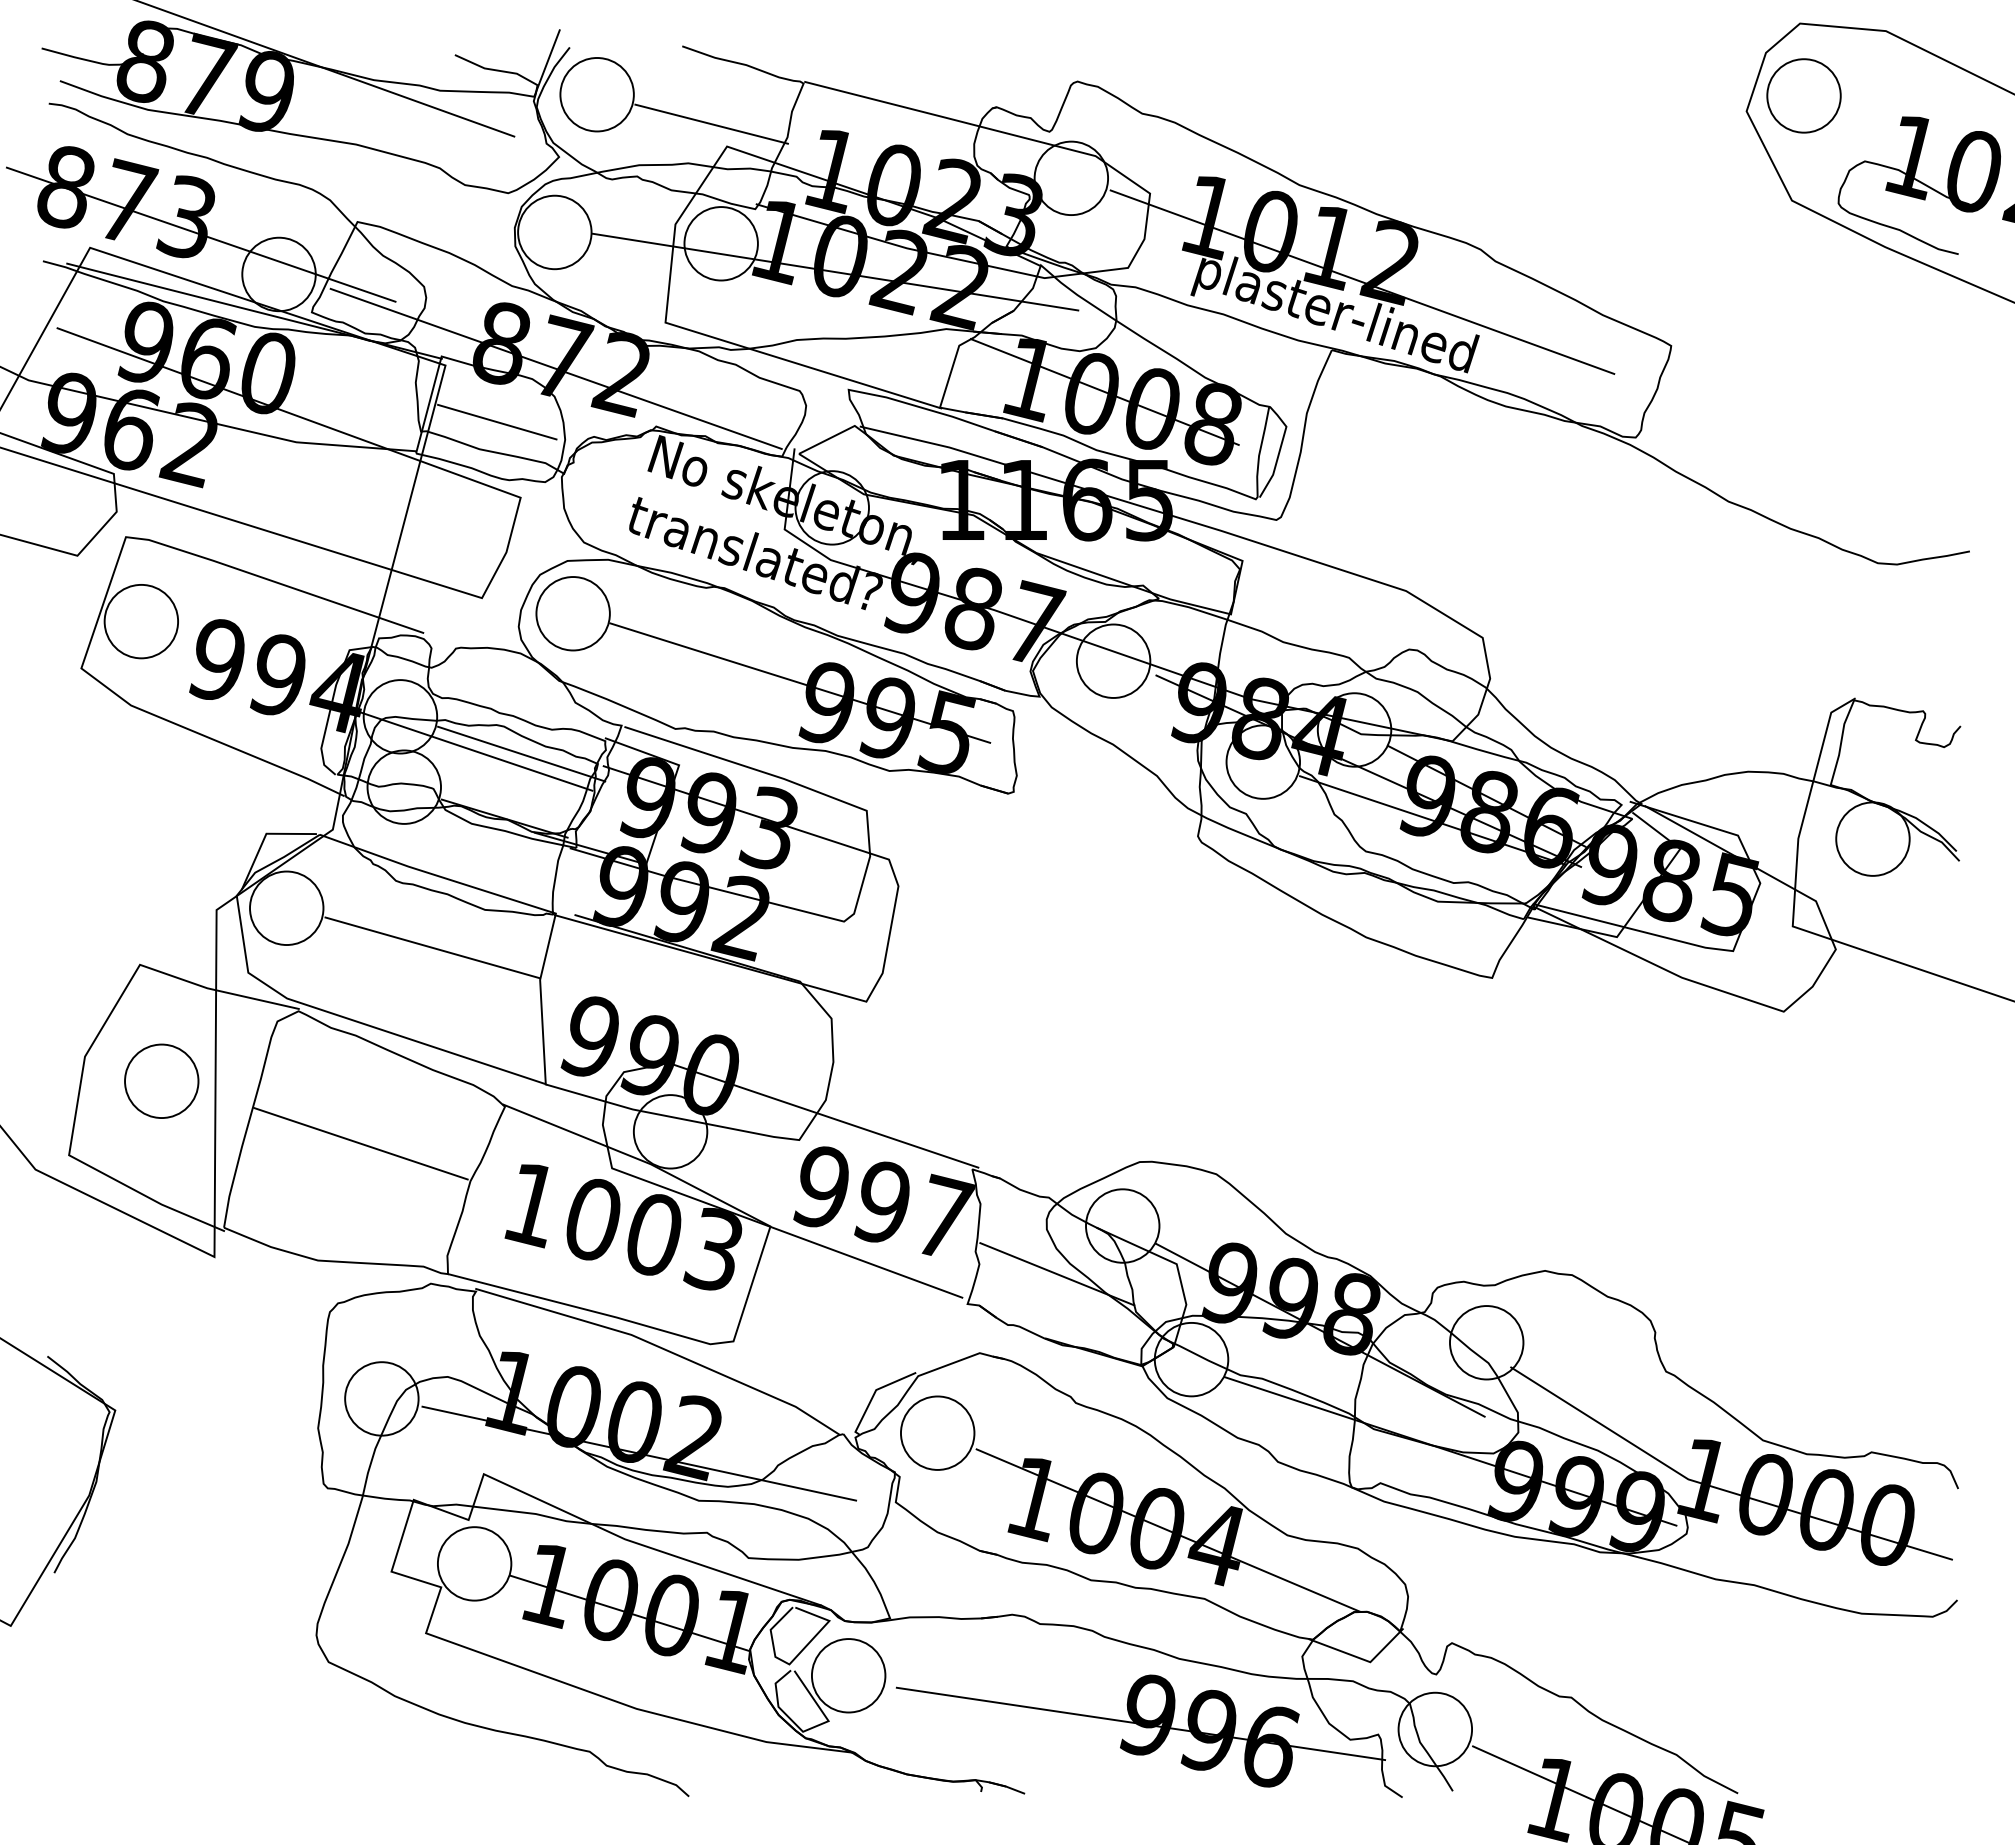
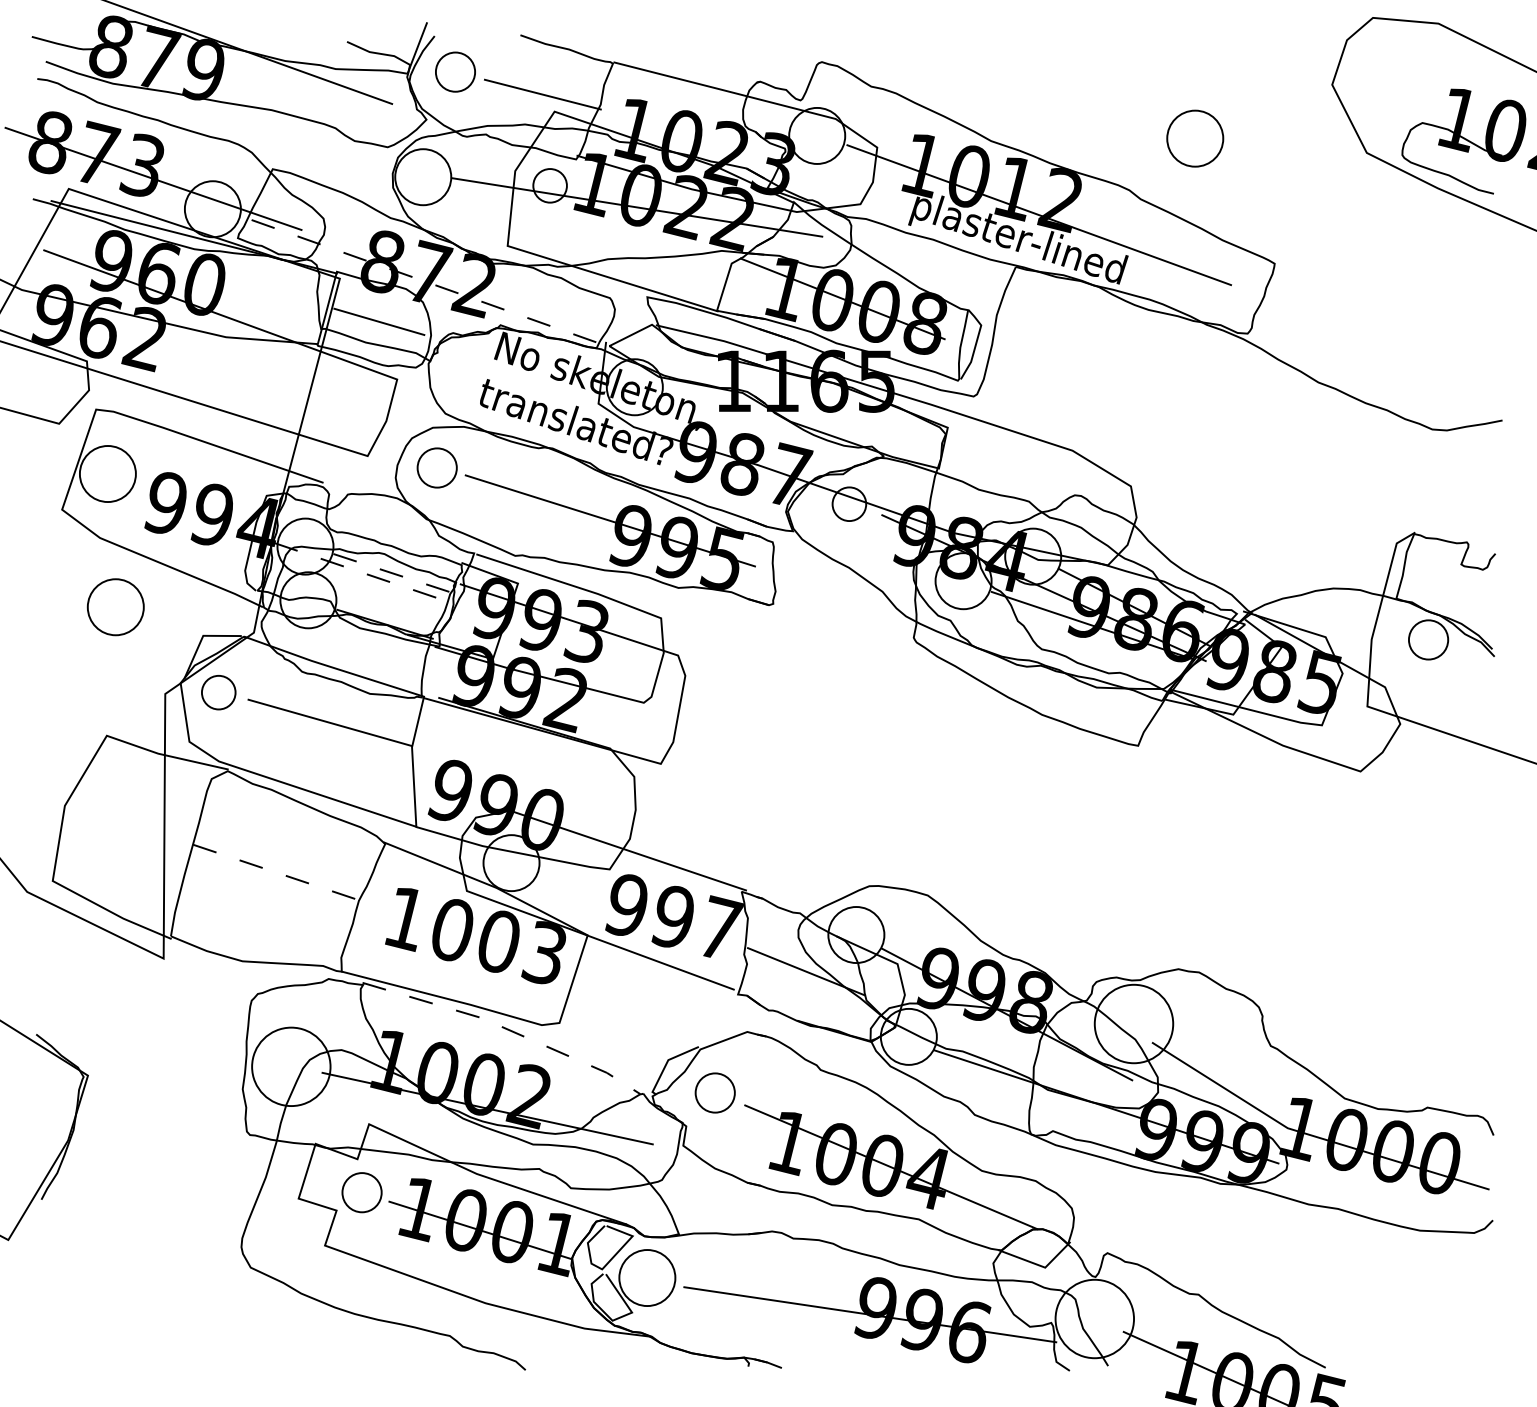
circle: (596, 94) -> (455, 71), size x0.7
circle: (1803, 95) -> (1194, 138), moved
circle: (720, 243) -> (549, 185), size x0.6
line: (556, 369) -> (424, 281), solid -> dashed
circle: (572, 613) -> (436, 467), size x0.7
circle: (1113, 660) -> (849, 503), size x0.6
line: (477, 751) -> (364, 573), solid -> dashed
line: (521, 754) -> (397, 575), solid -> dashed
circle: (1872, 838) -> (1428, 639), size x0.7
circle: (286, 908) -> (218, 692), size x0.6
circle: (161, 1080) -> (115, 606), moved
line: (361, 1143) -> (275, 872), solid -> dashed
circle: (1486, 1342) -> (1133, 1023), size x1.4
line: (663, 1348) -> (506, 1028), solid -> dashed
circle: (381, 1398) -> (291, 1066), size x1.4
circle: (937, 1432) -> (715, 1092), size x0.7
circle: (474, 1563) -> (361, 1192), size x0.7
circle: (1435, 1729) -> (1094, 1318), size x1.4

